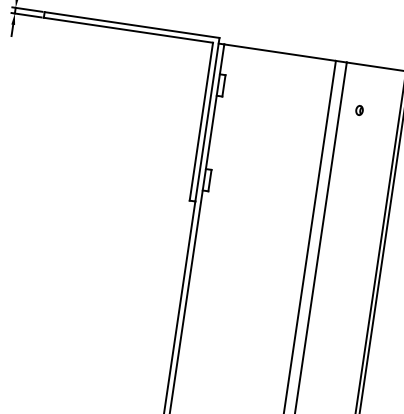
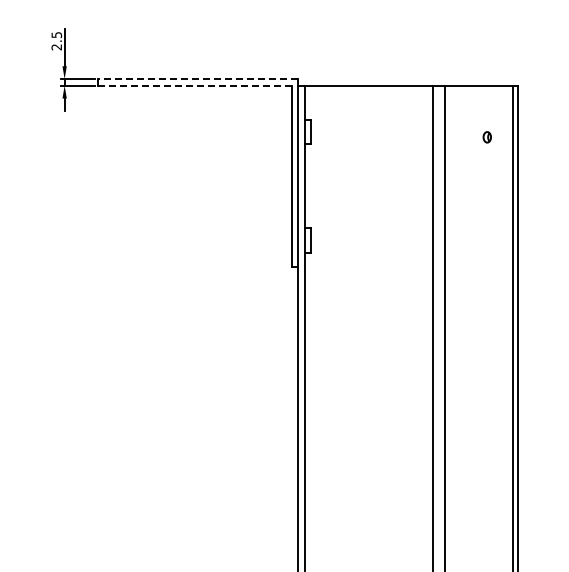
line: (131, 25) -> (197, 79), solid -> dashed
line: (128, 30) -> (194, 85), solid -> dashed
part: (358, 110) -> (486, 137), moved

